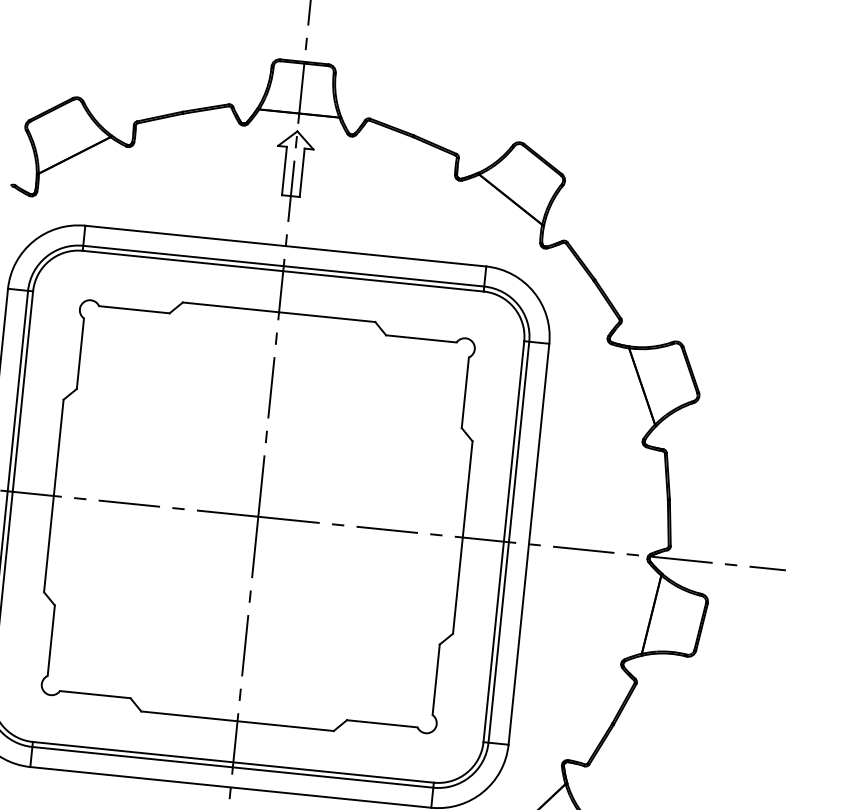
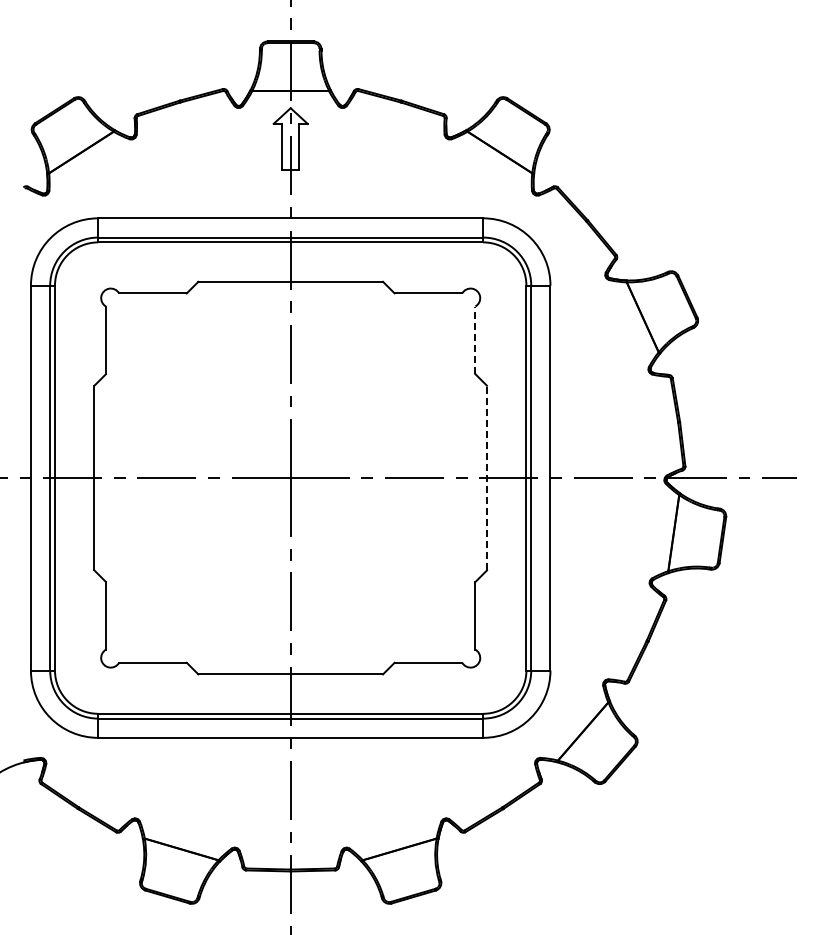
line: (465, 392) -> (475, 340), solid -> dashed
line: (462, 536) -> (486, 477), solid -> dashed

